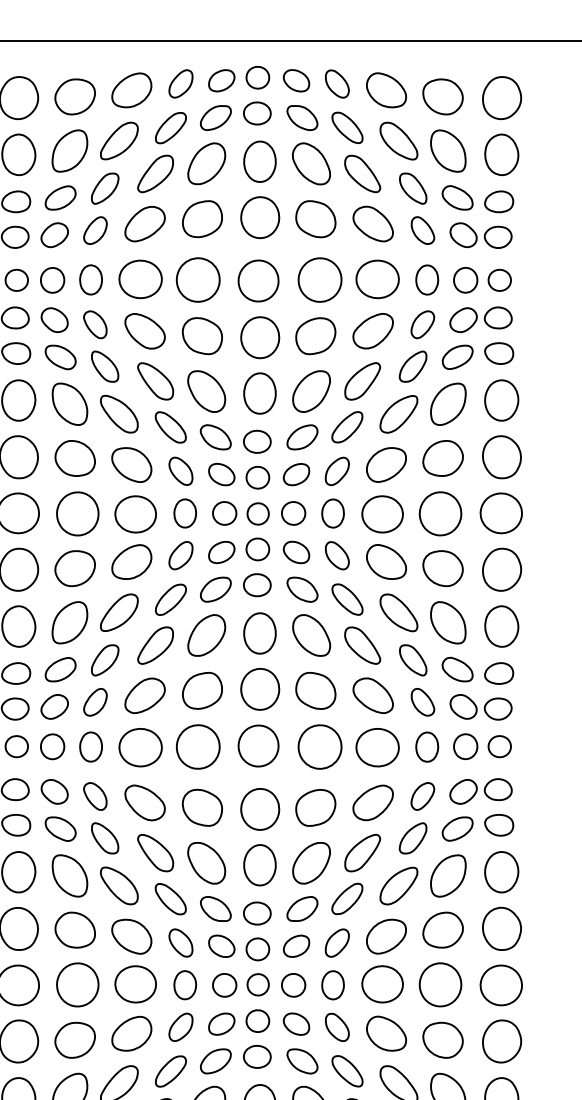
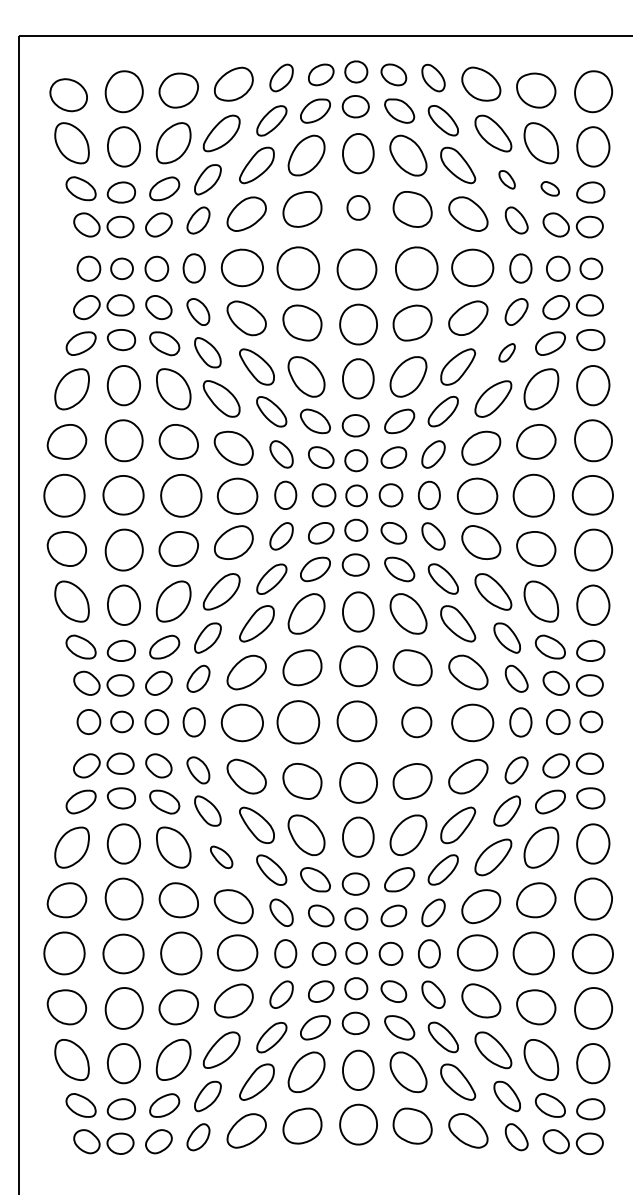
part: (412, 188) -> (506, 179), size x0.6
part: (456, 197) -> (549, 188), size x0.6
part: (260, 217) -> (358, 207), size x0.6
part: (412, 366) -> (506, 352), size x0.6
part: (319, 747) -> (416, 722), size x0.7
part: (119, 886) -> (221, 857), size x0.6

